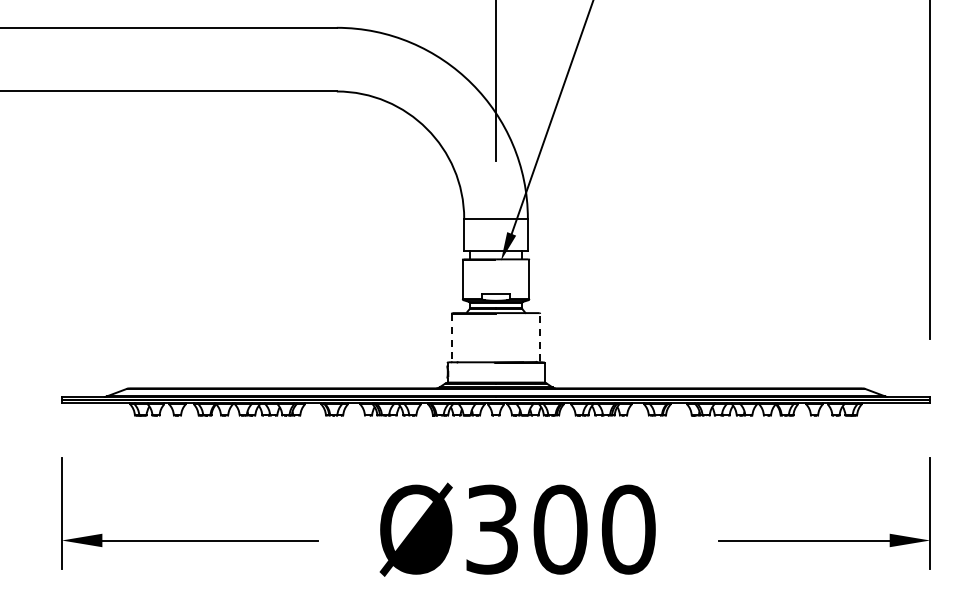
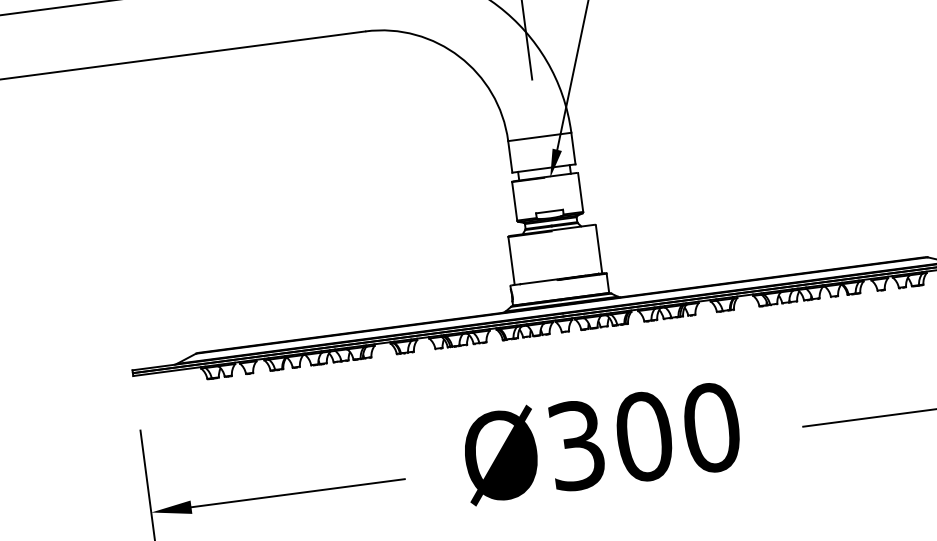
line: (451, 337) -> (511, 260), dashed -> solid
line: (540, 337) -> (599, 248), dashed -> solid

